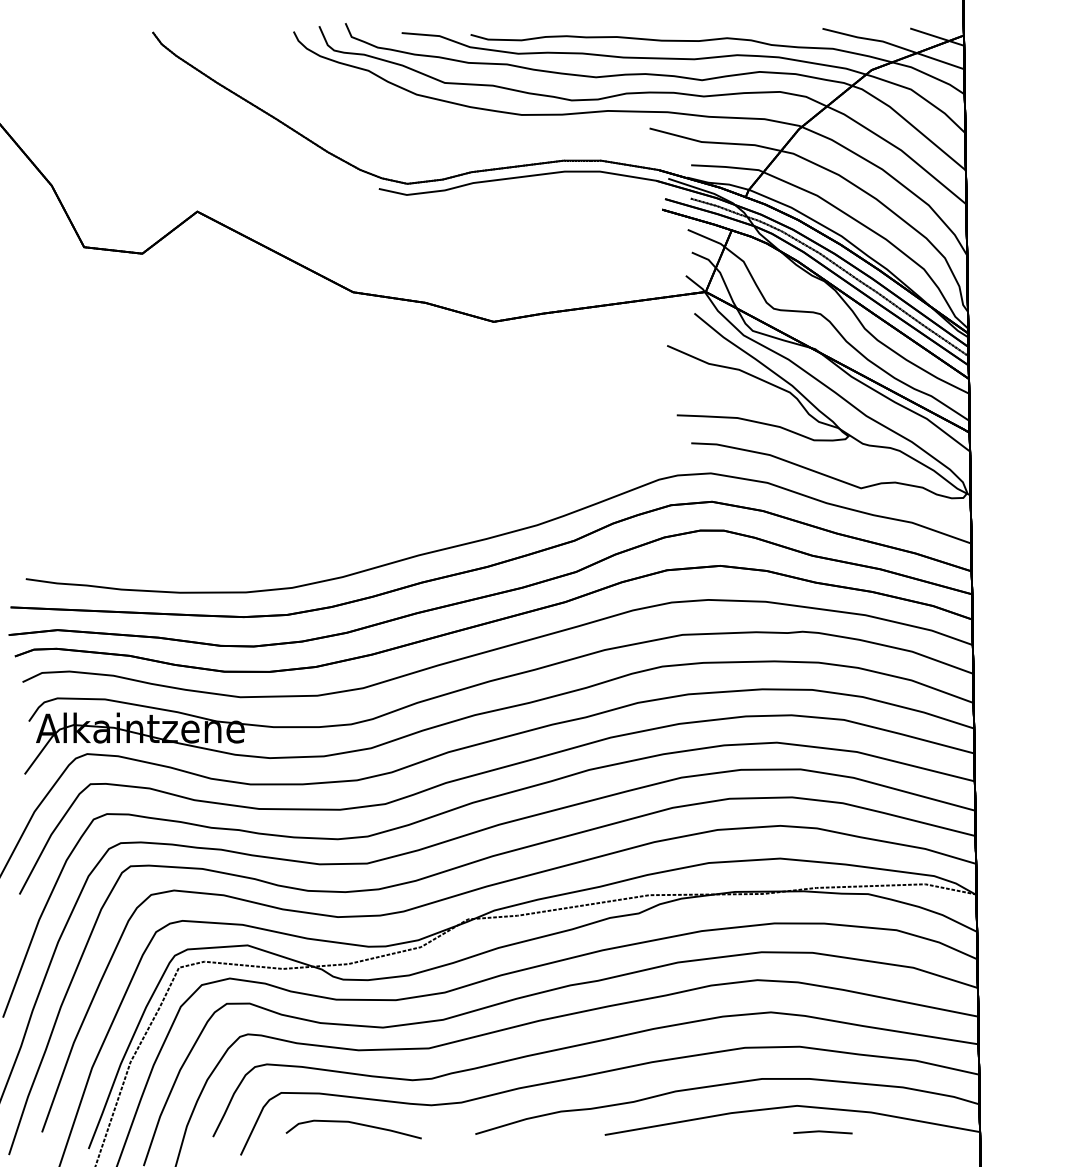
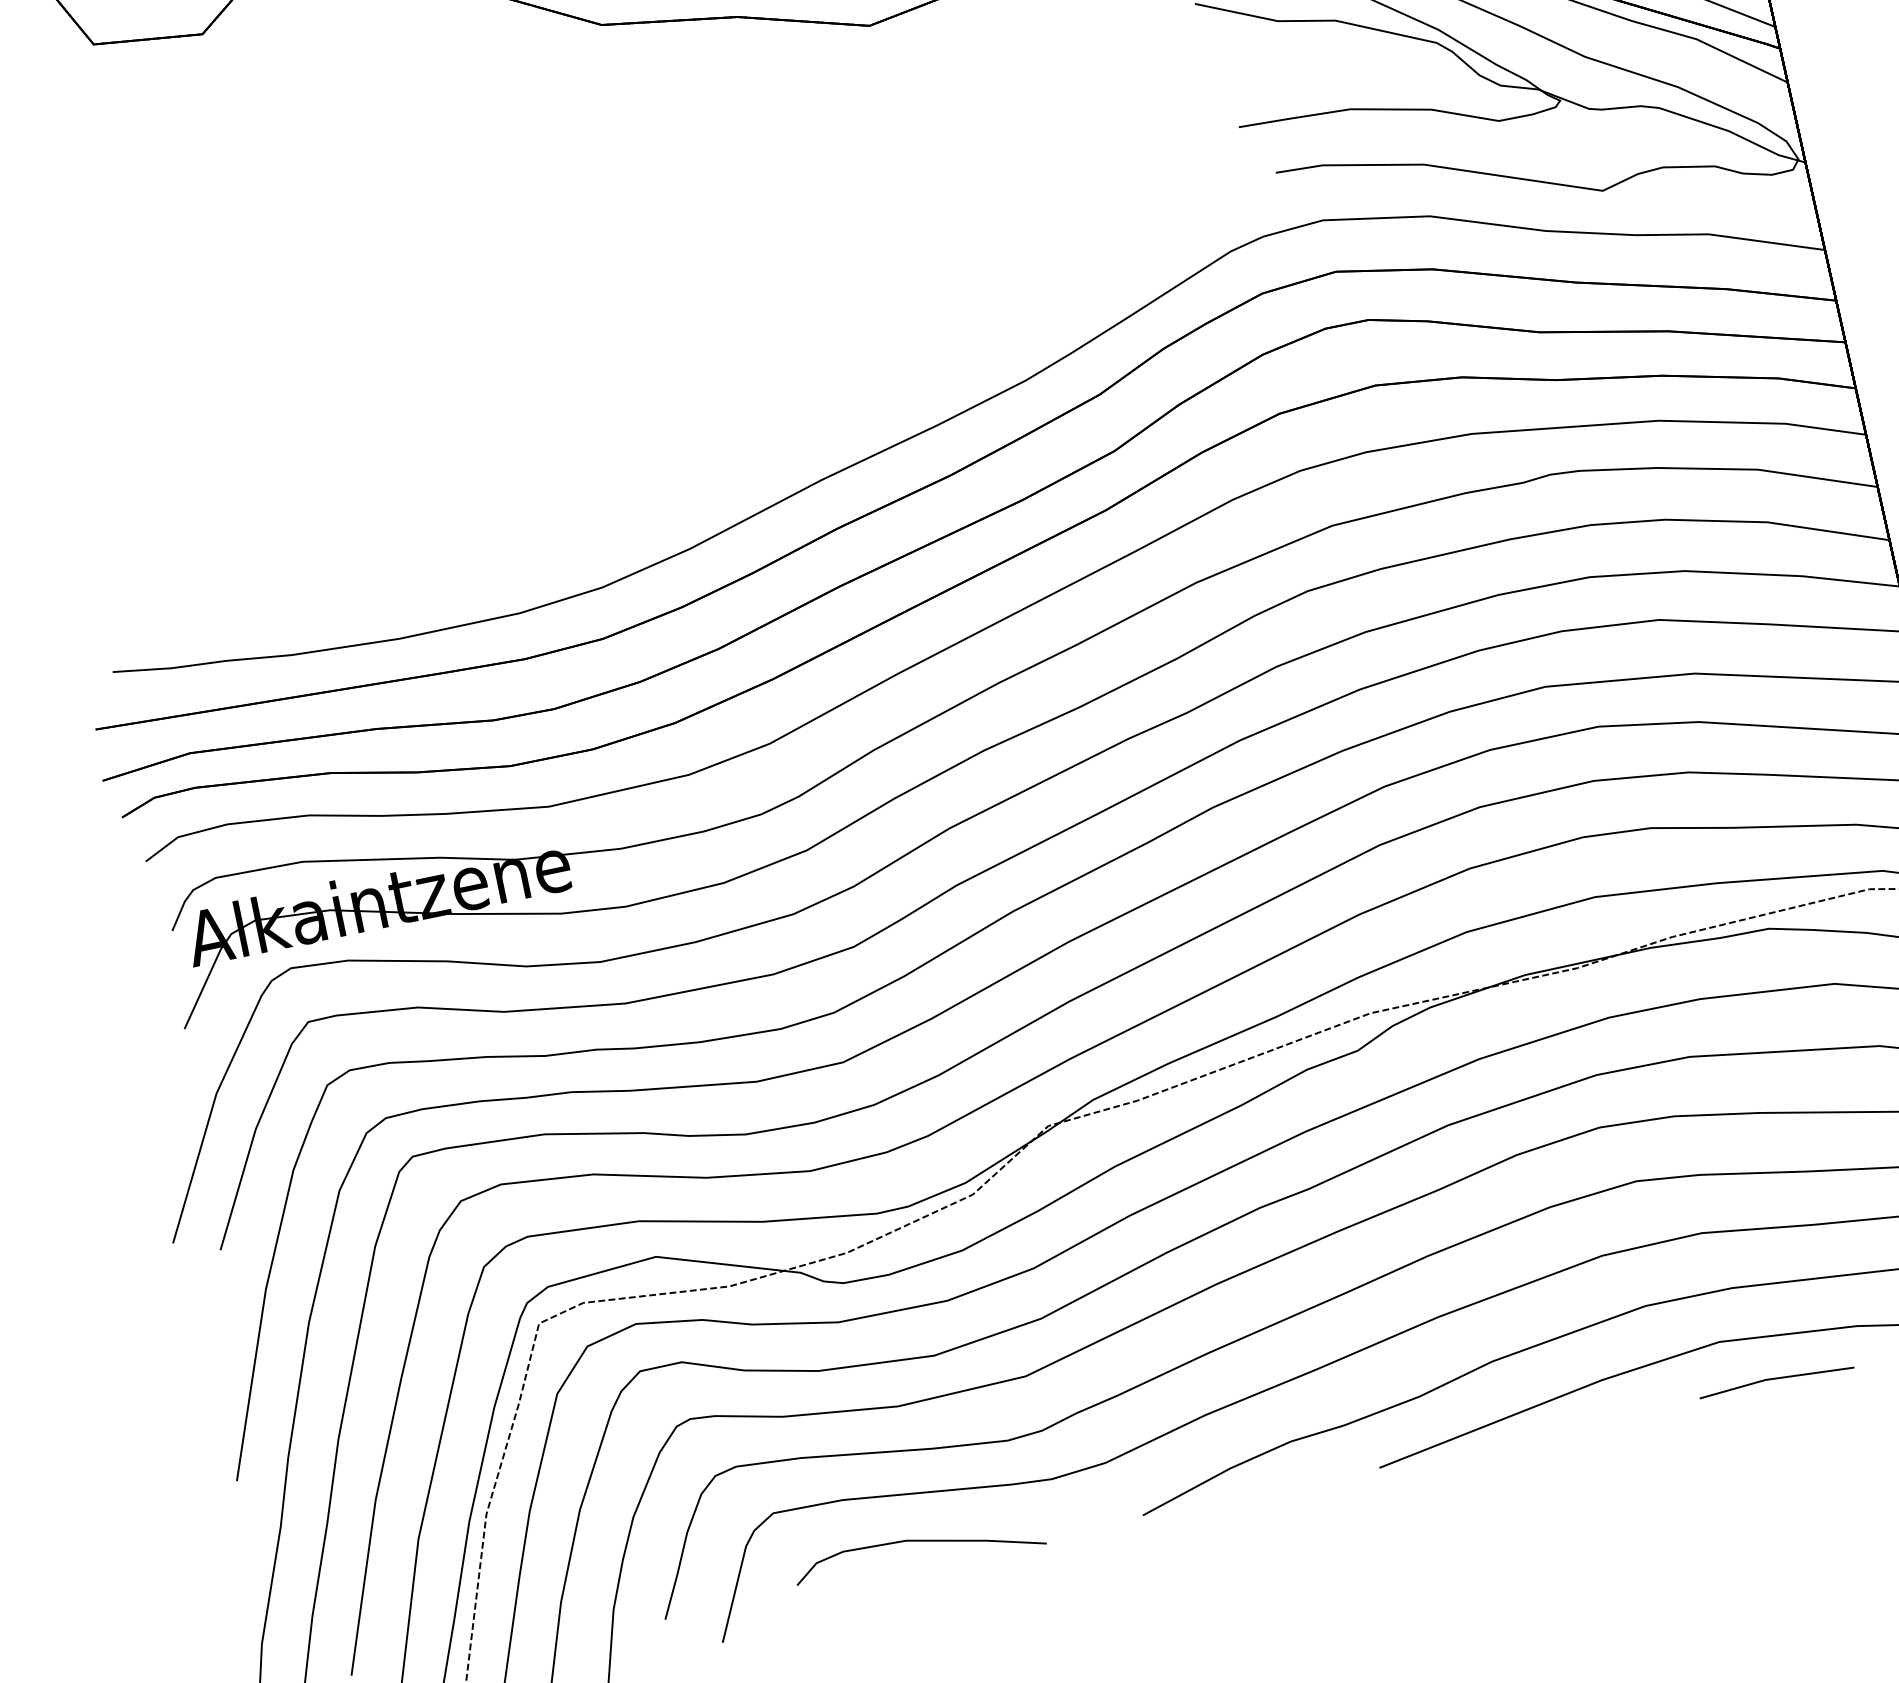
part: (822, 1132) -> (1775, 1381), size x1.43

